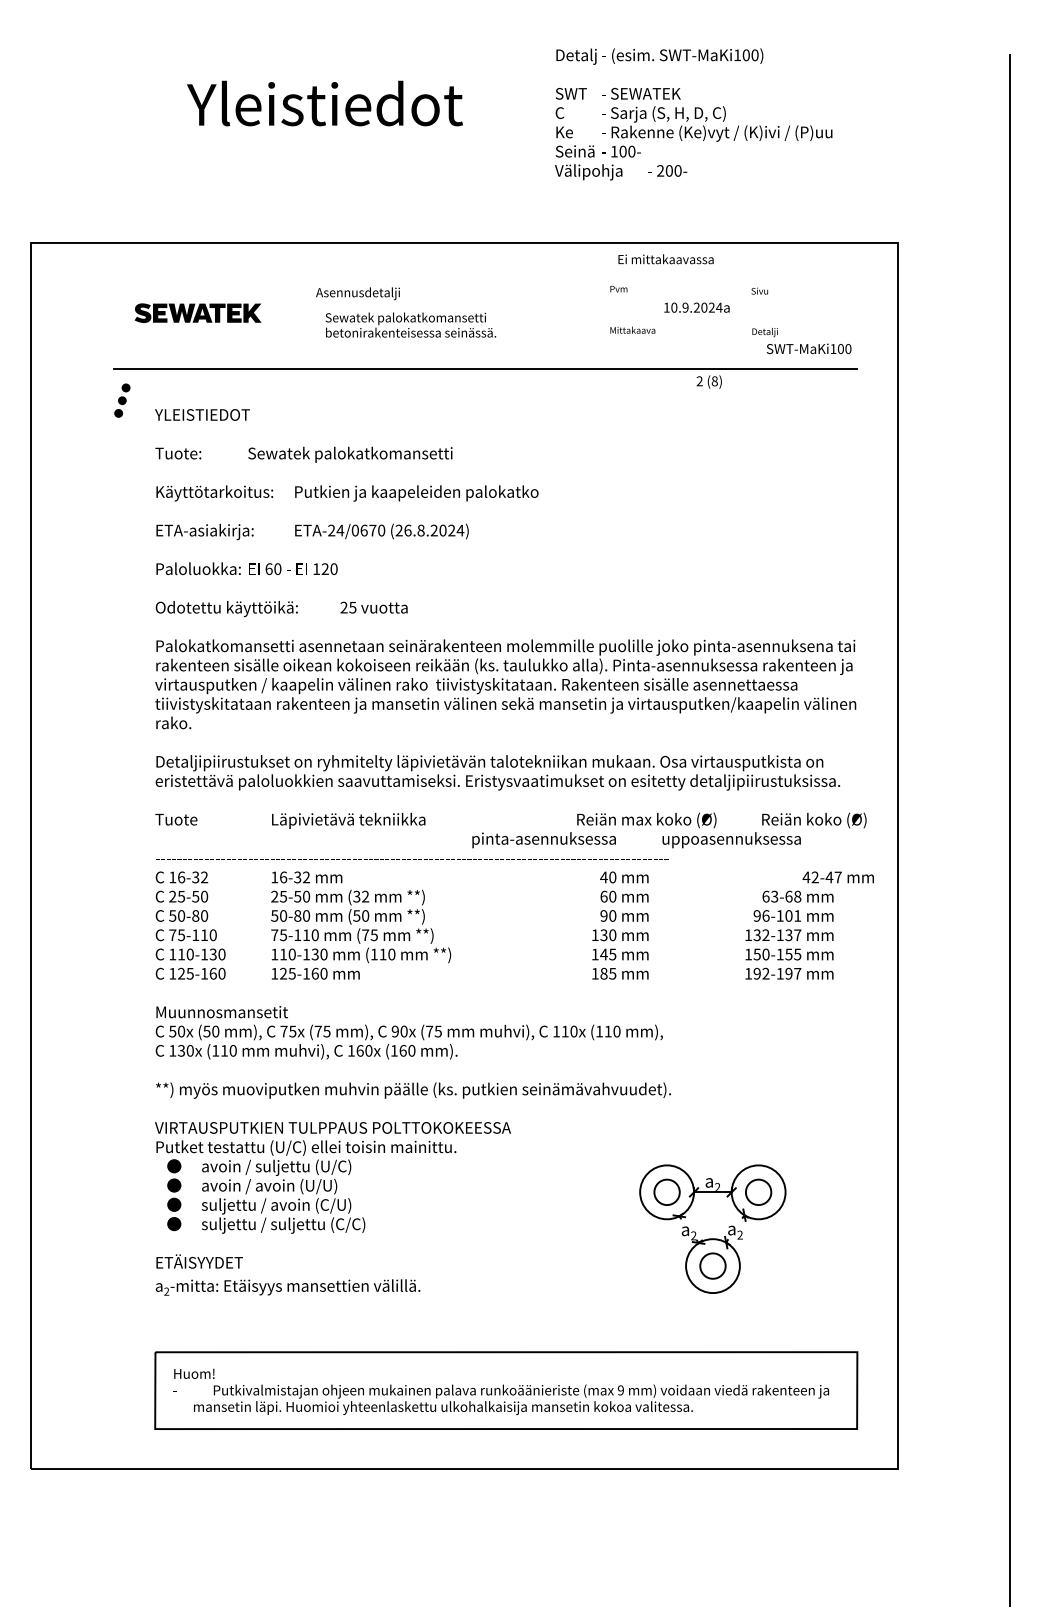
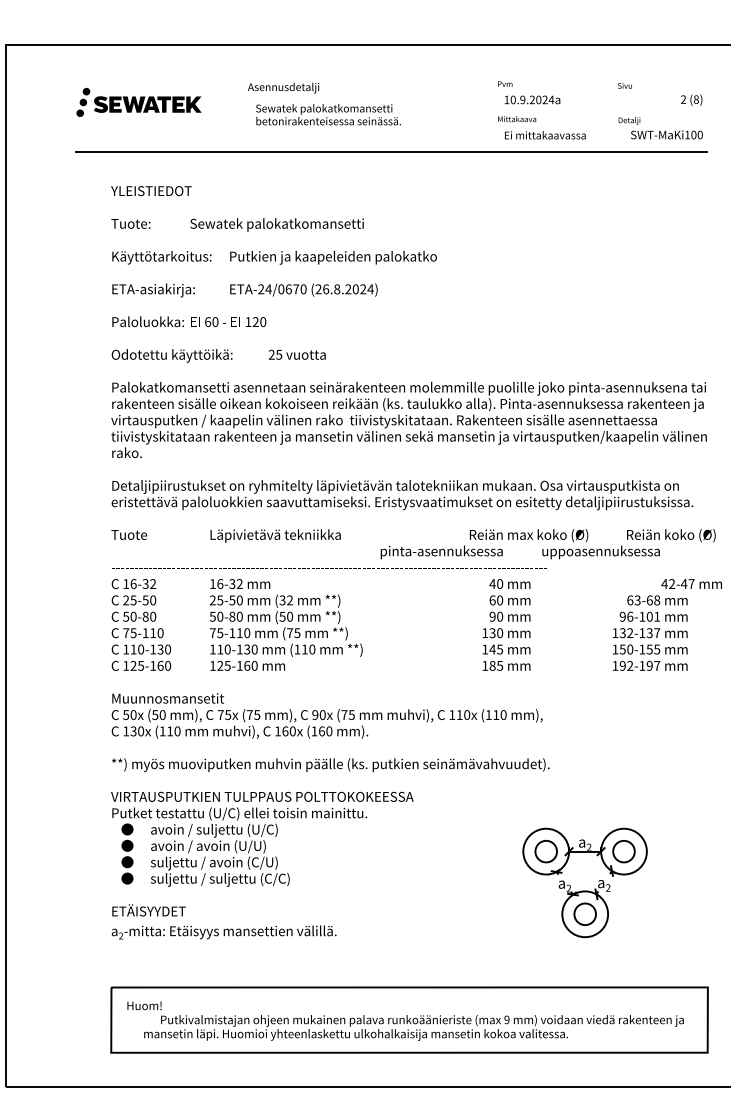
text: (665, 259) -> (544, 135), moved
text: (696, 307) -> (532, 99), moved
text: (708, 381) -> (691, 99), moved
part: (122, 400) -> (83, 102), moved

